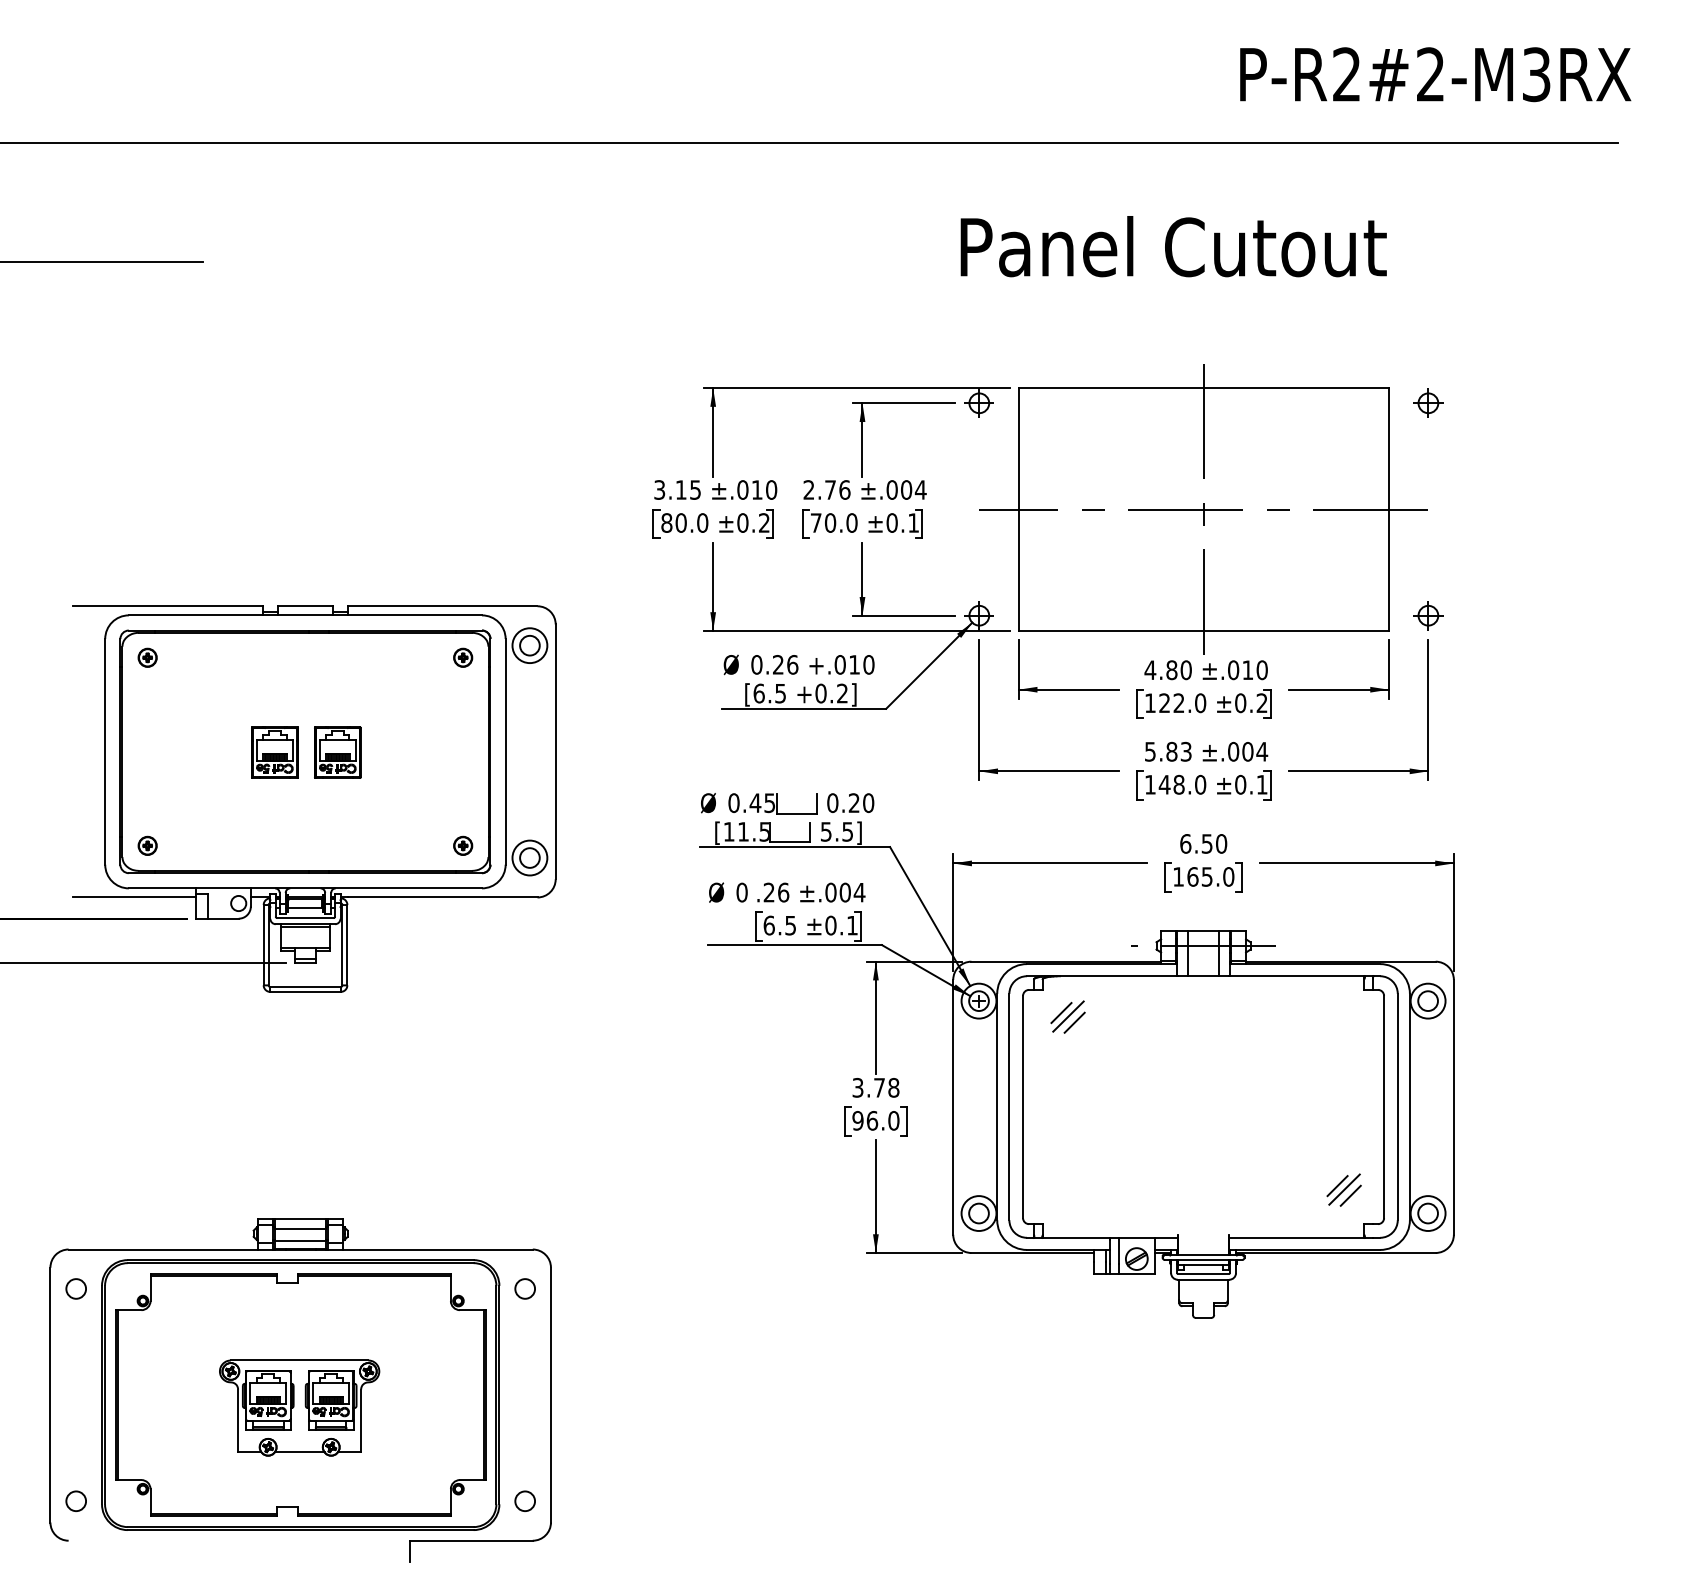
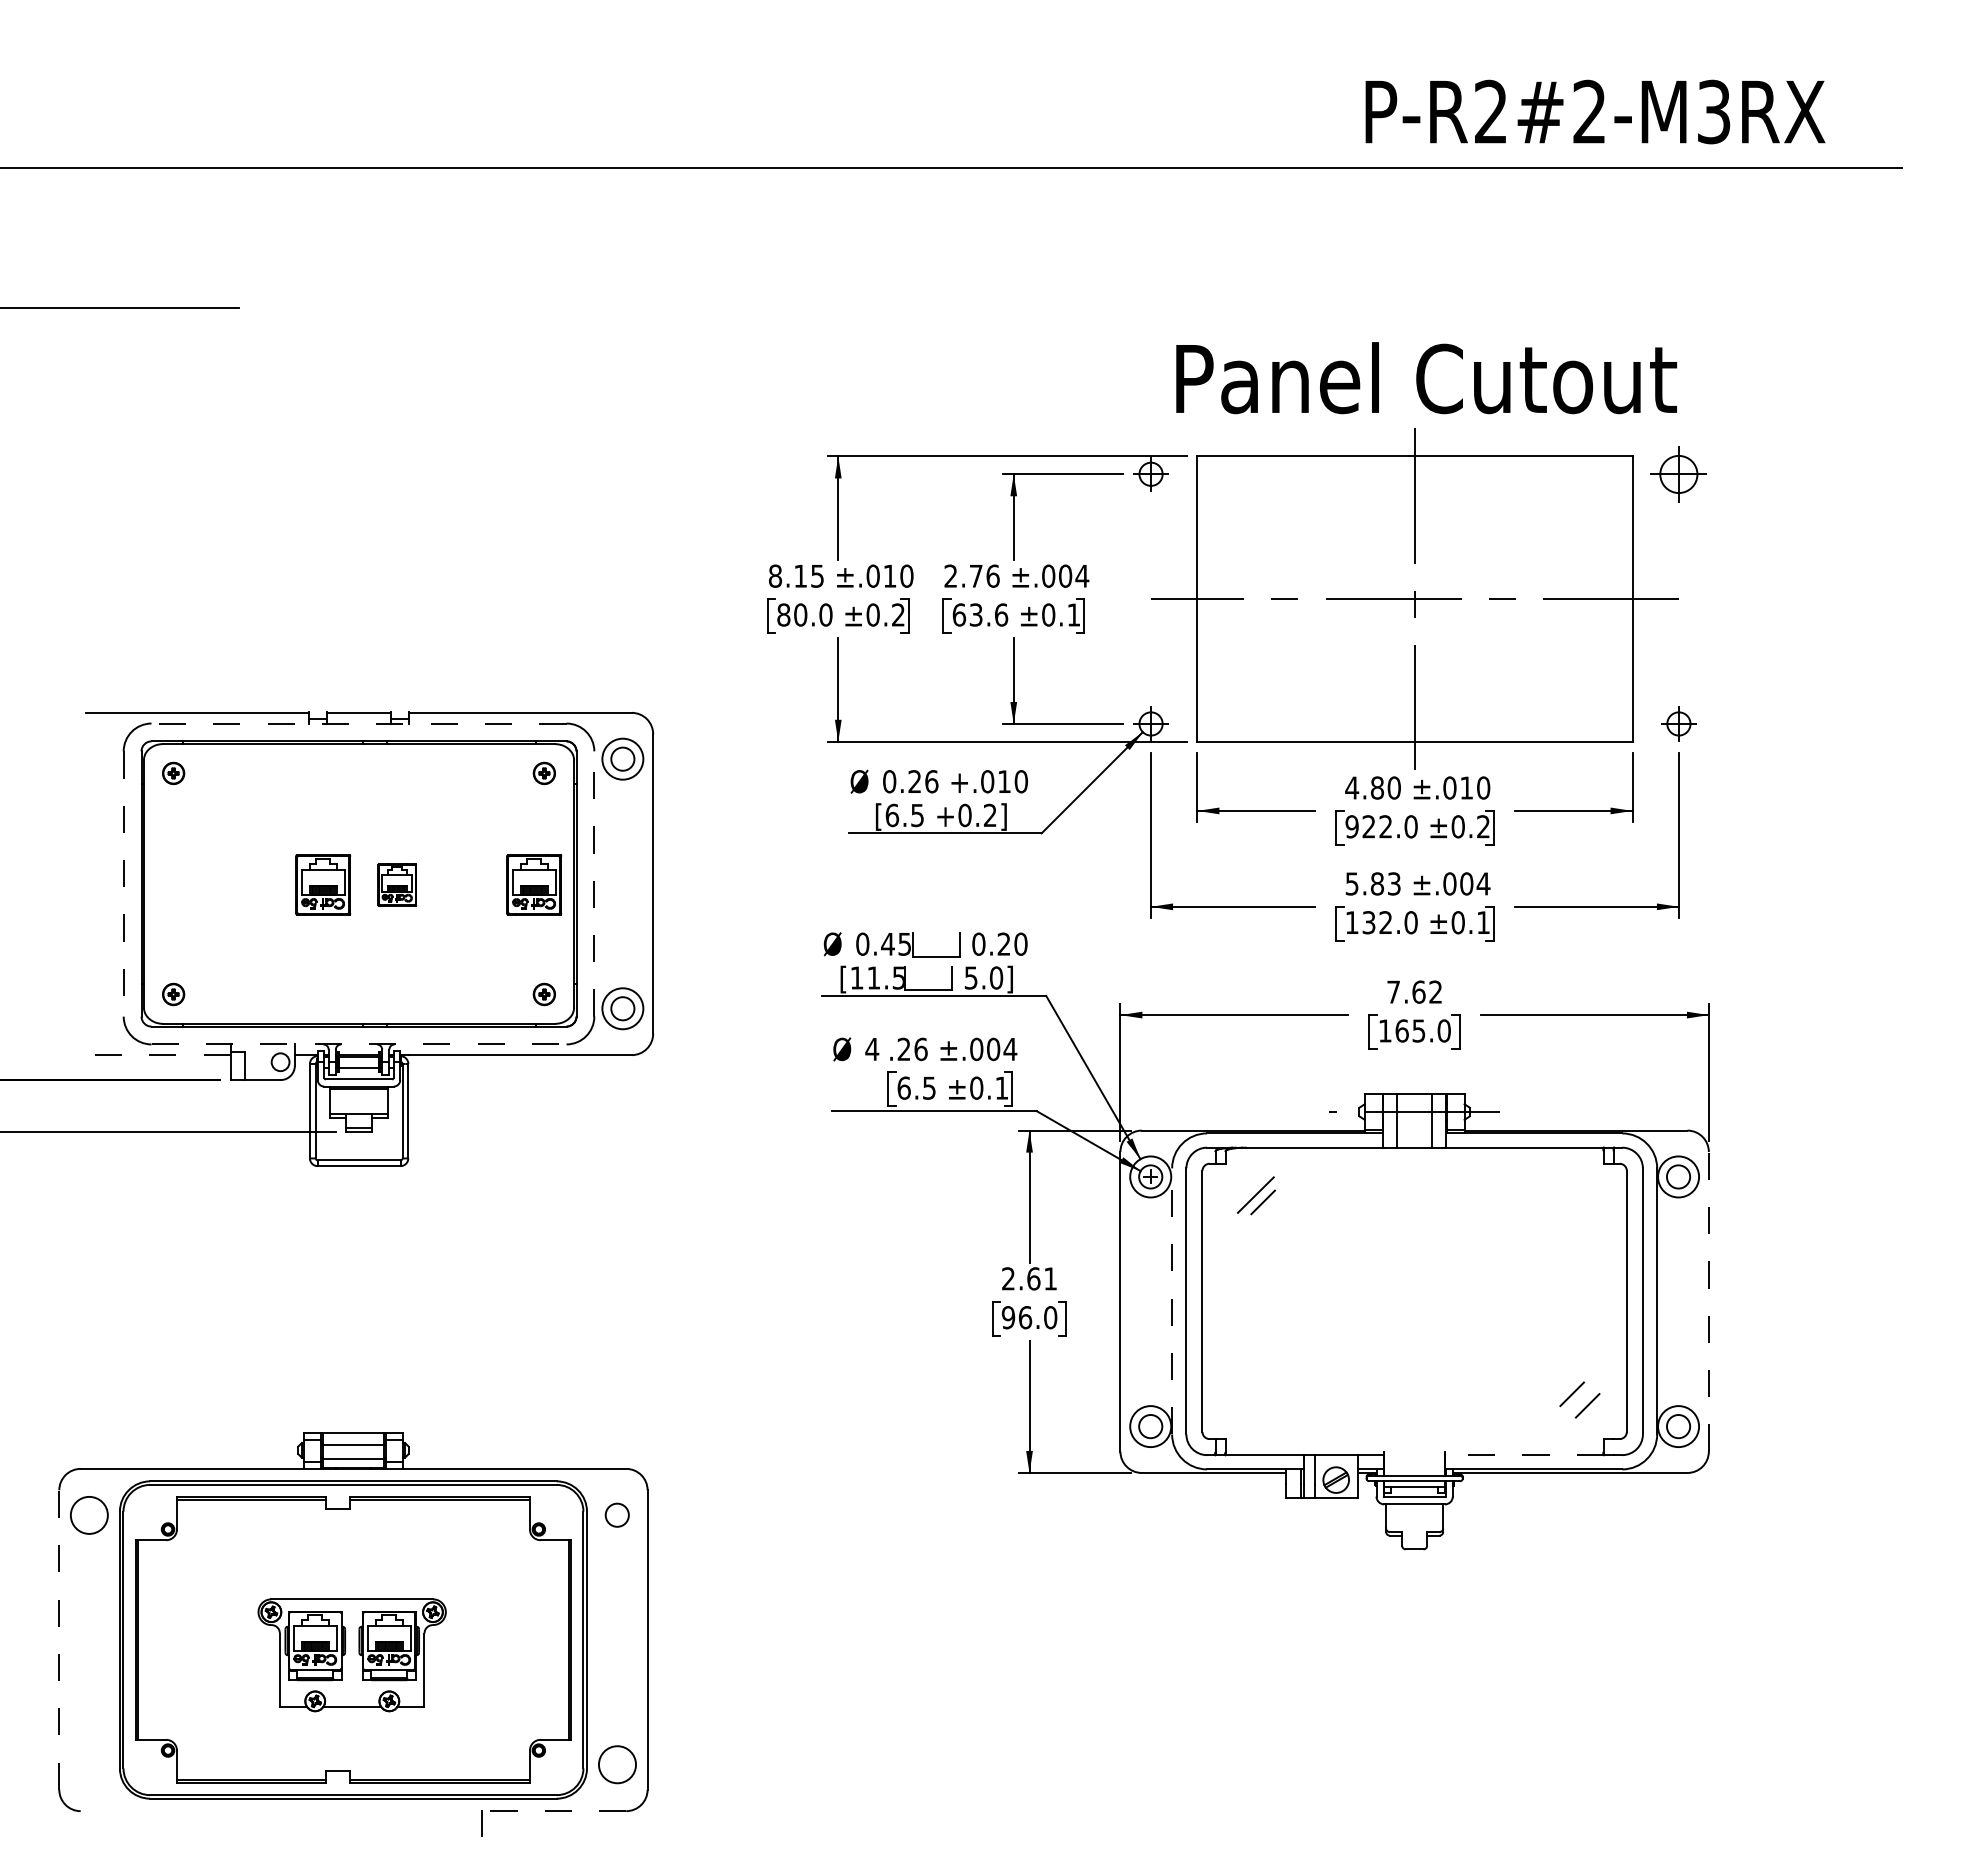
text: (1435, 74) -> (1595, 111), moved
text: (1173, 246) -> (1426, 378), moved
part: (1428, 402) -> (1678, 473), size x1.6
text: (659, 489) -> (775, 575), 3.15 -> 8.15
text: (834, 522) -> (980, 614), 70.0 -> 63.6
line: (305, 615) -> (359, 723), solid -> dashed
text: (1149, 702) -> (1351, 826), 122.0 -> 922.0
line: (105, 751) -> (123, 883), solid -> dashed
line: (505, 751) -> (594, 883), solid -> dashed
part: (338, 752) -> (397, 884), size x0.7
part: (454, 752) -> (534, 884), added
text: (1171, 784) -> (1377, 922), 148.0 -> 132.0
text: (847, 831) -> (996, 977), 5.5] -> 5.0]
text: (1203, 843) -> (1414, 991), 6.50 -> 7.62
line: (305, 888) -> (359, 1044), solid -> dashed
text: (742, 892) -> (872, 1049), 0 -> 4
line: (133, 897) -> (157, 1055), solid -> dashed
line: (1061, 1012) -> (1247, 1190), removed
text: (875, 1087) -> (1029, 1278), 3.78 -> 2.61
line: (997, 1106) -> (1172, 1300), solid -> dashed
line: (1453, 1107) -> (1708, 1301), solid -> dashed
line: (1344, 1189) -> (1580, 1398), removed
line: (1297, 1238) -> (1524, 1455), solid -> dashed
circle: (76, 1288) -> (89, 1514), size x1.6
line: (50, 1395) -> (59, 1640), solid -> dashed
circle: (76, 1501) -> (89, 1764), removed
circle: (524, 1501) -> (616, 1764), size x1.6
line: (470, 1541) -> (553, 1811), solid -> dashed

